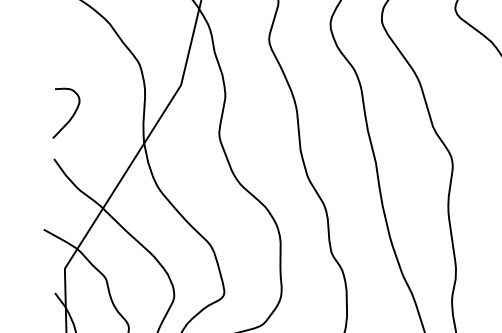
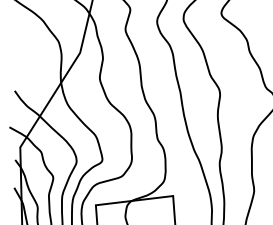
curve: (71, 115) -> (23, 68), removed

